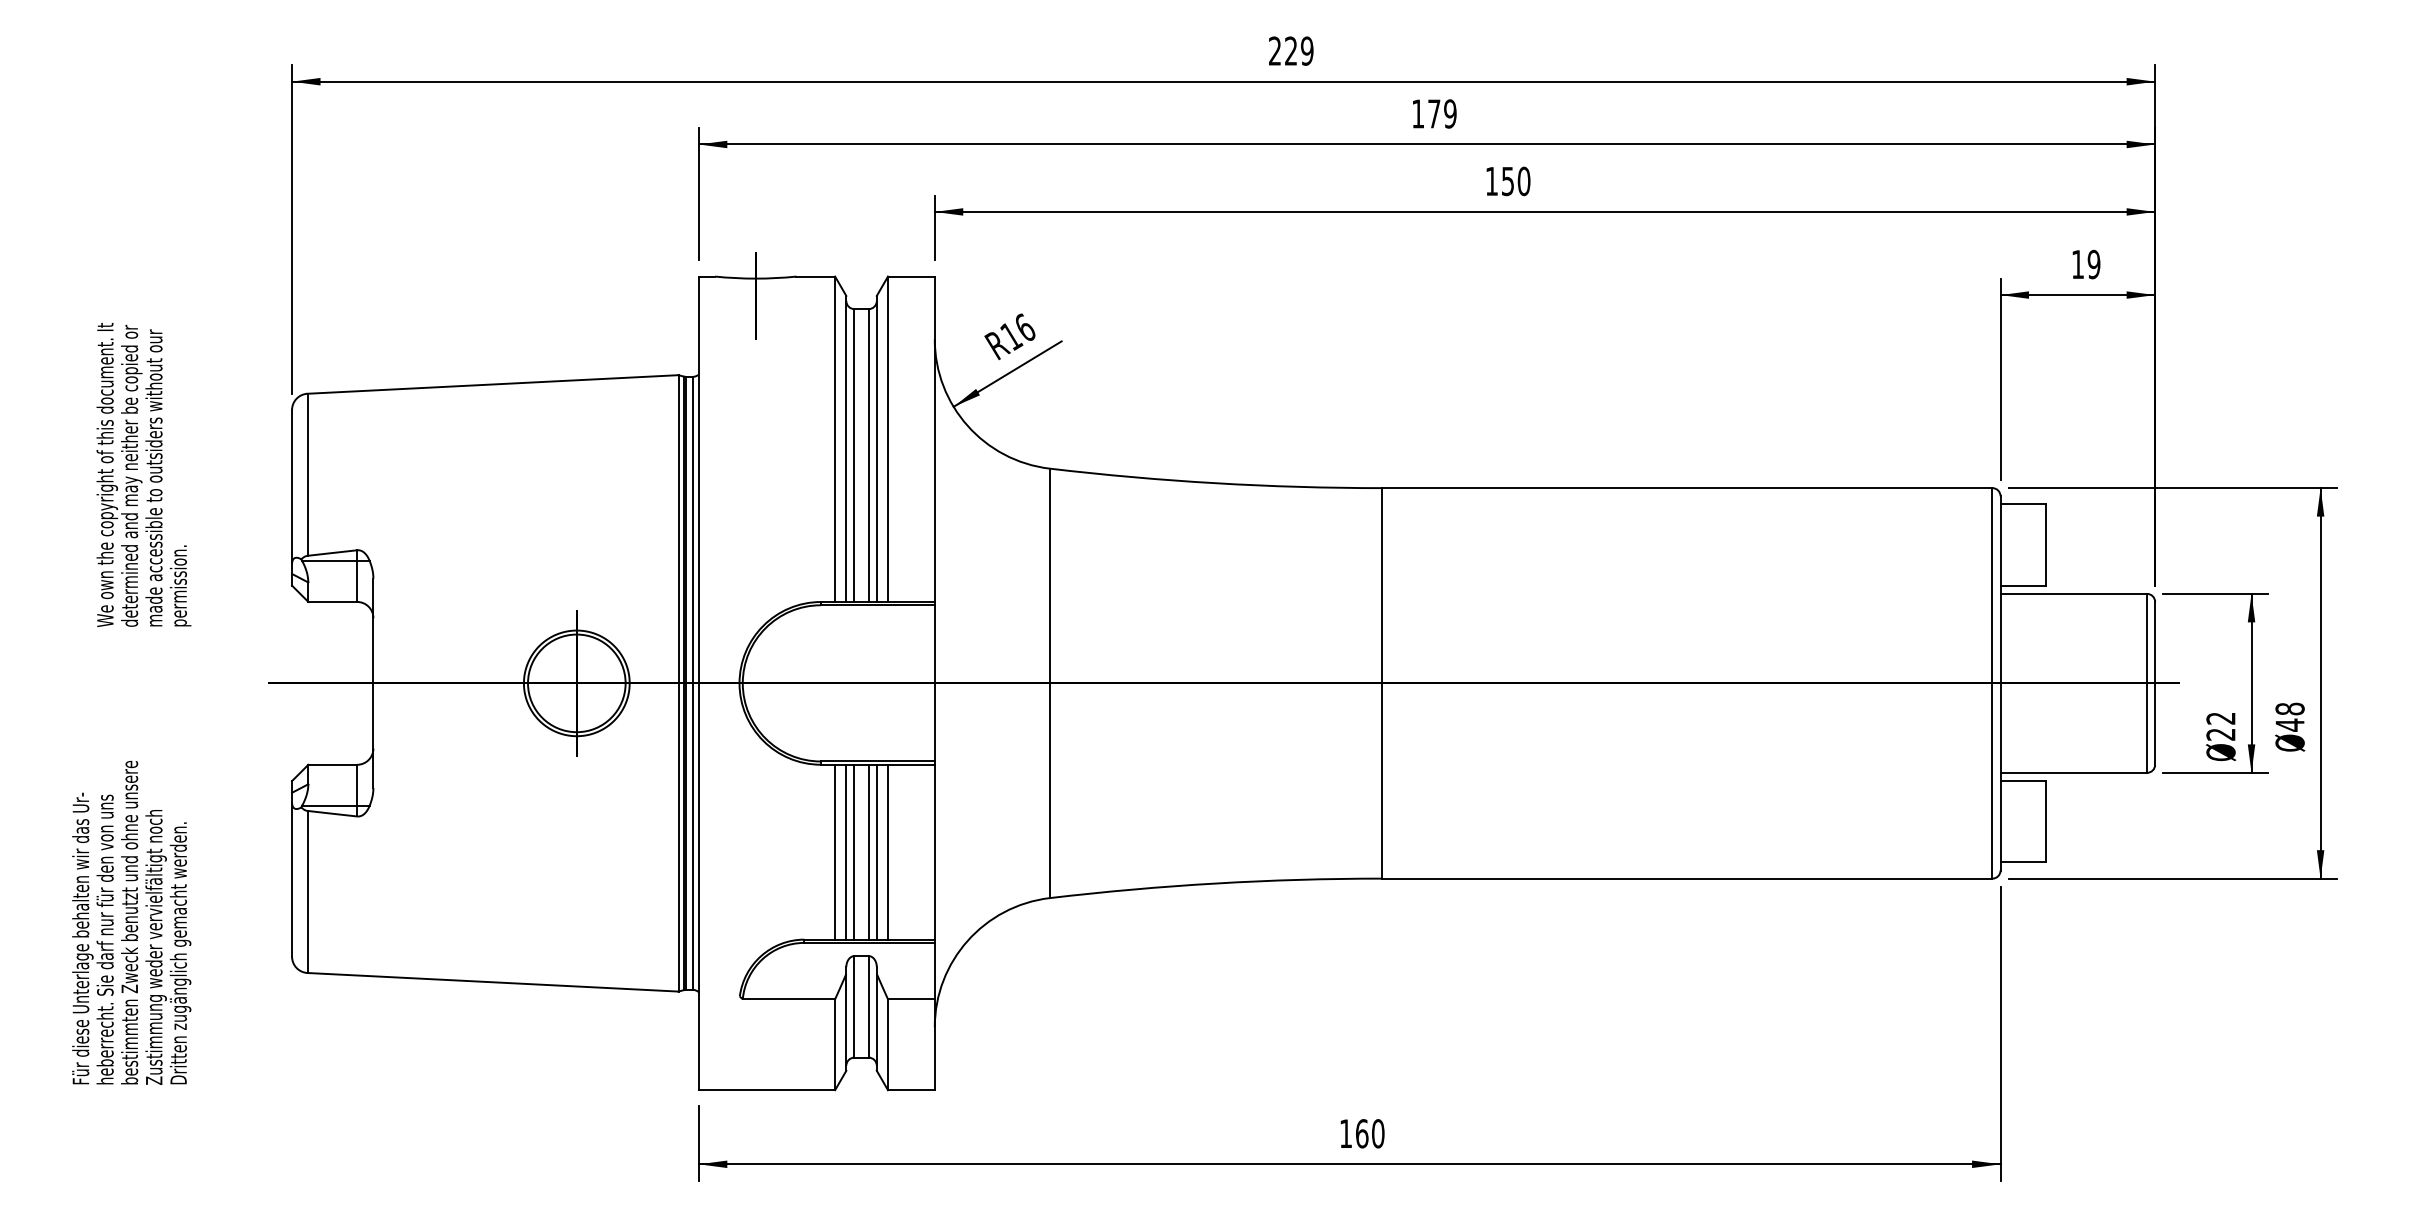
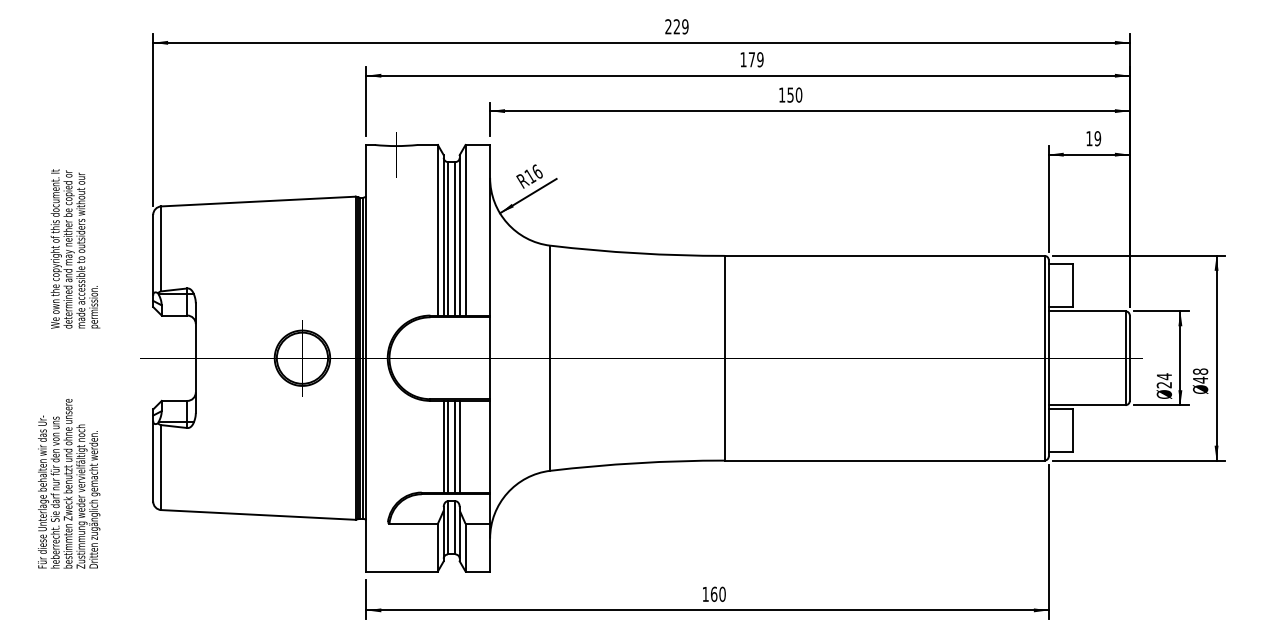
text: (2219, 718) -> (1163, 376), 22 -> 24
line: (834, 851) -> (437, 446), removed
line: (887, 851) -> (465, 446), removed

